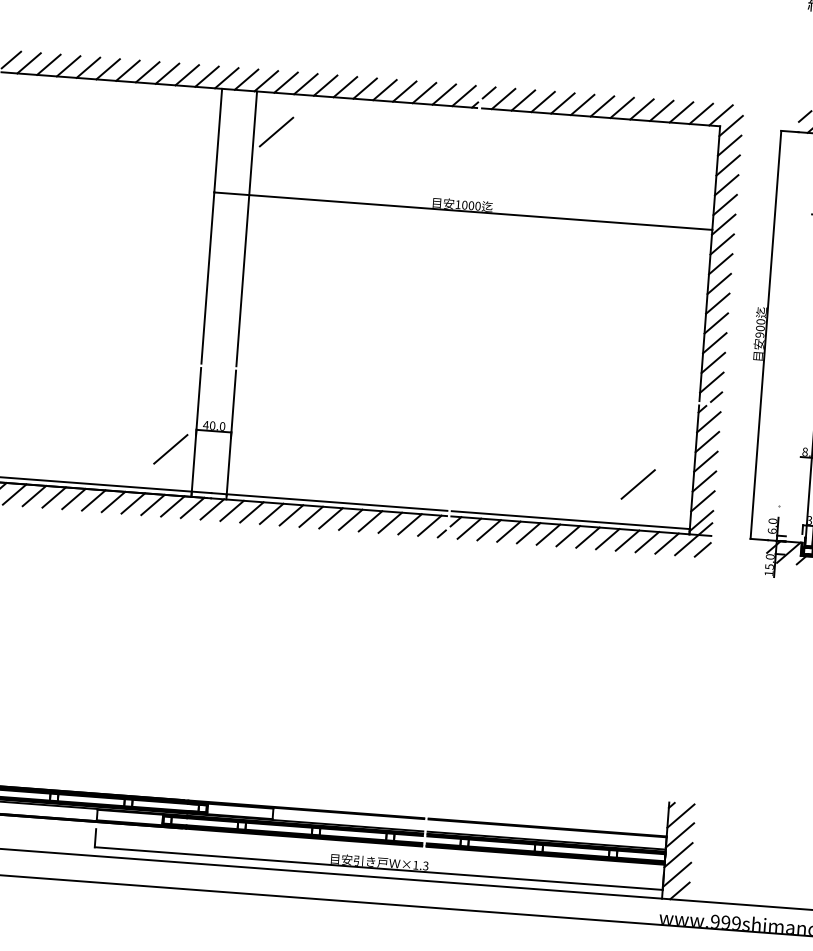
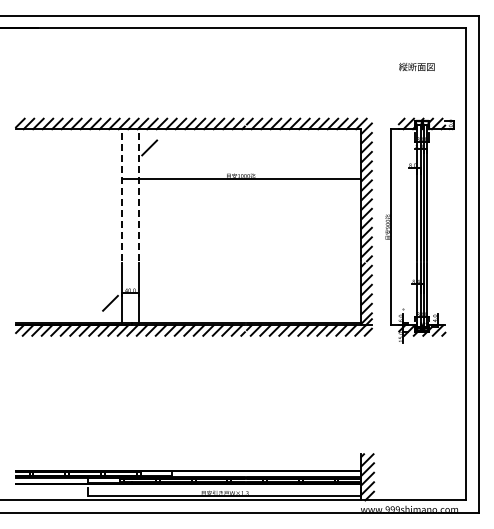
line: (212, 224) -> (122, 194), solid -> dashed
line: (246, 227) -> (138, 194), solid -> dashed
line: (637, 482) -> (334, 302), removed

